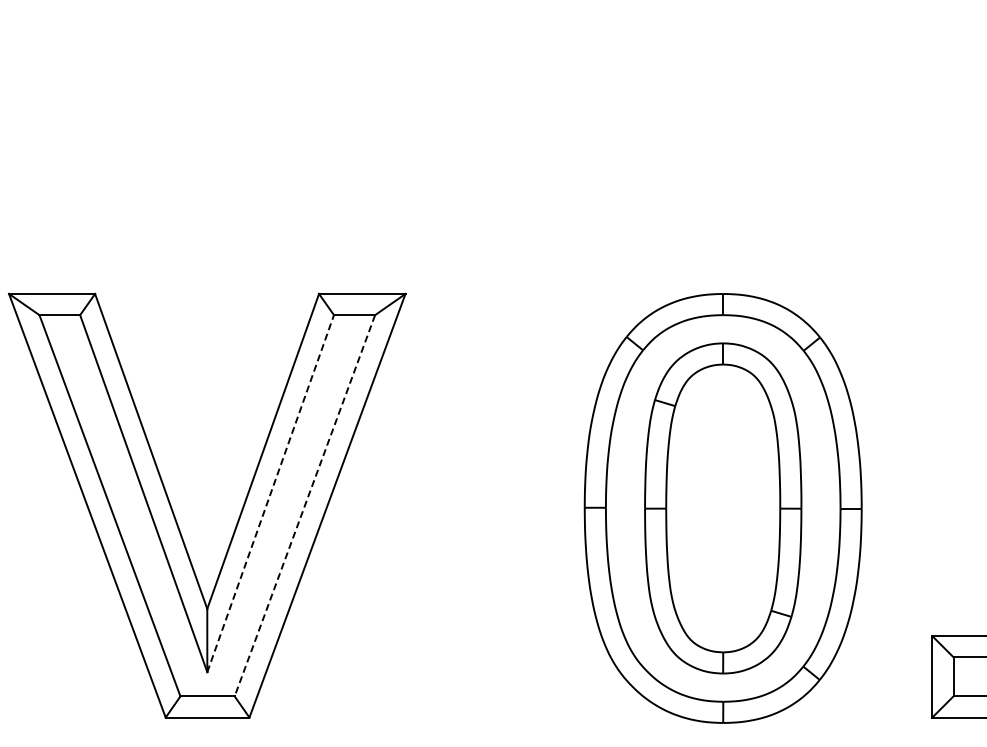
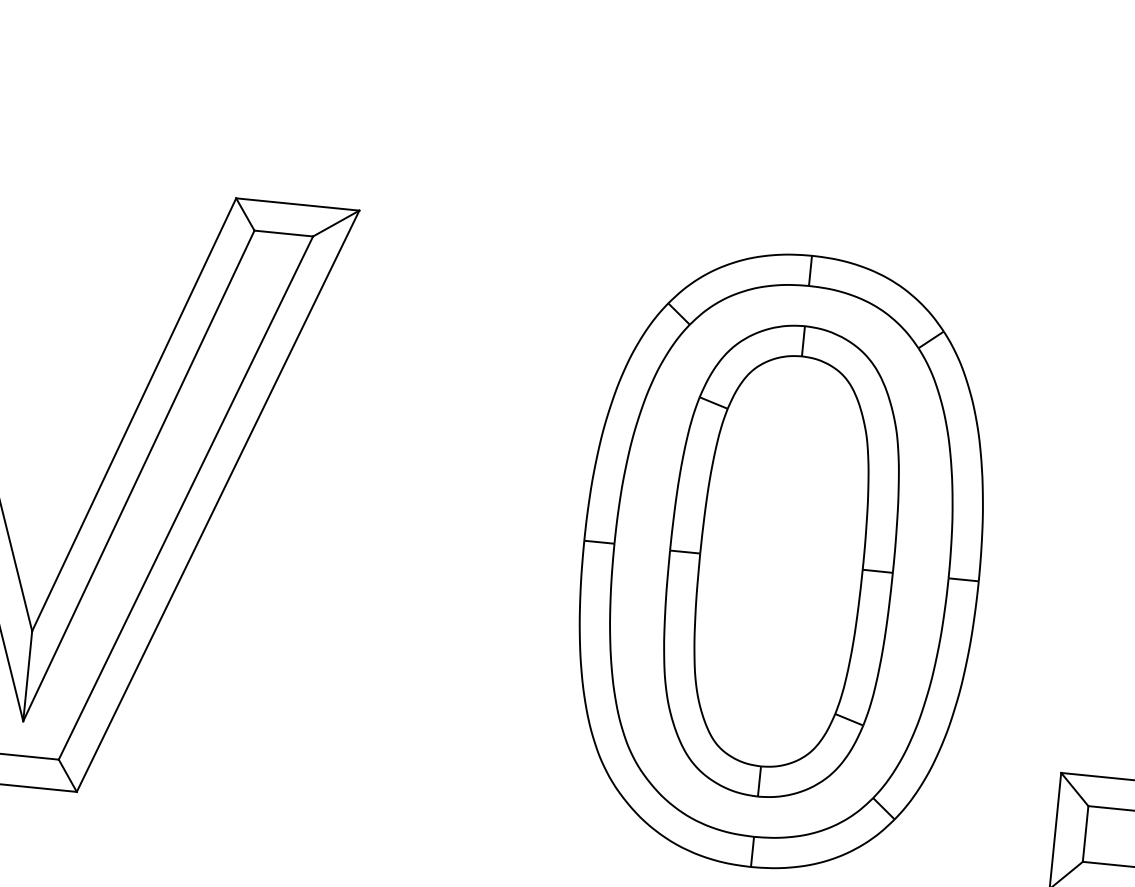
line: (270, 493) -> (138, 475), dashed -> solid
line: (304, 506) -> (185, 499), dashed -> solid

